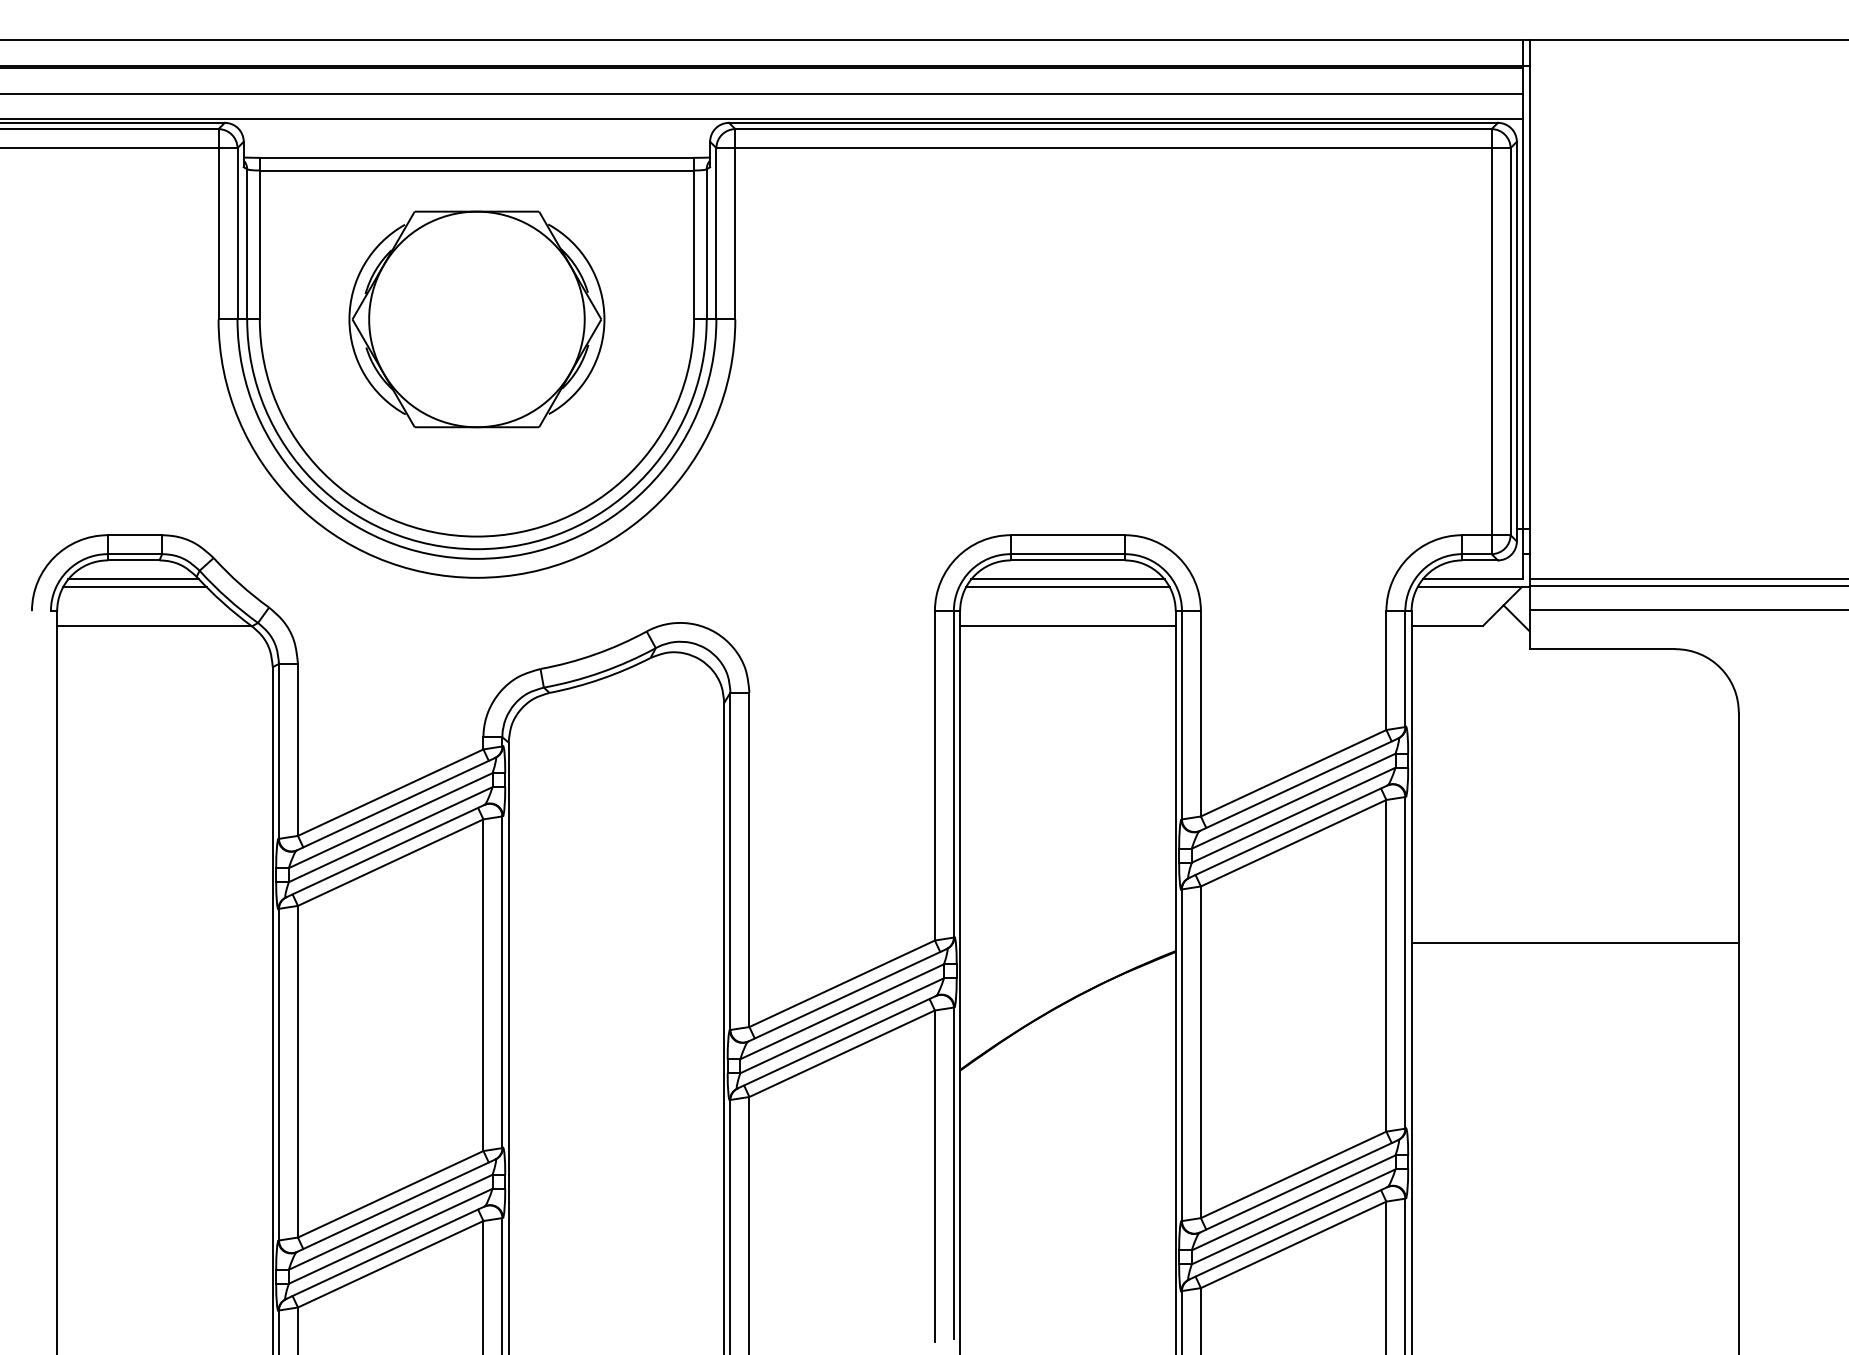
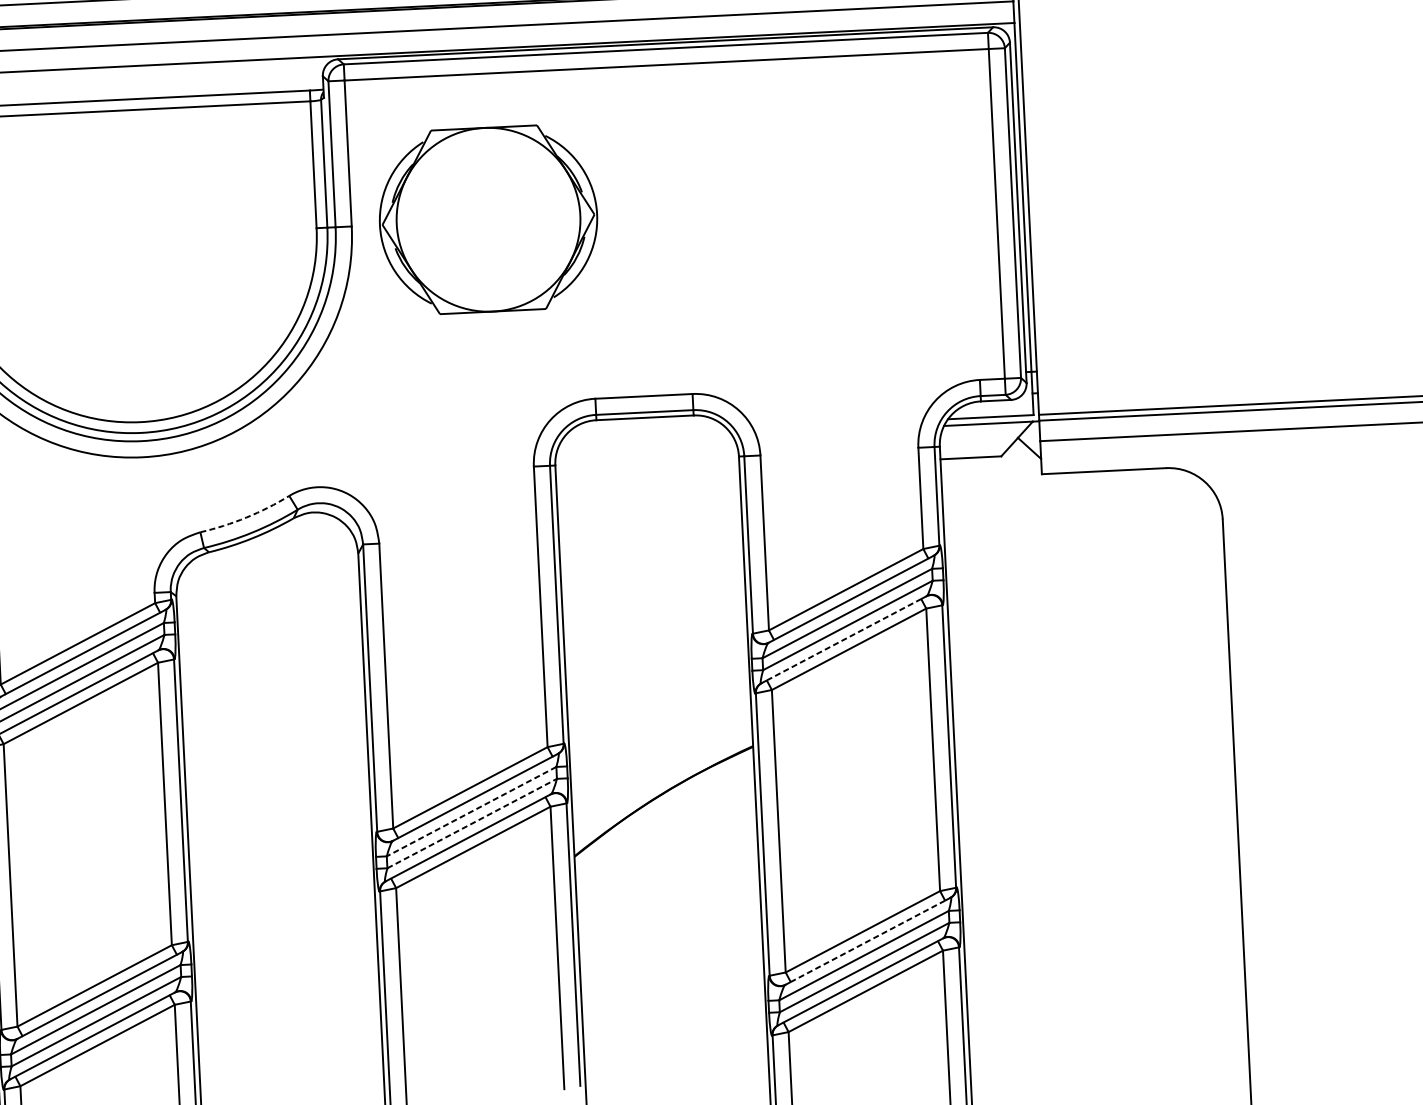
part: (476, 319) -> (488, 219), moved
line: (1067, 579) -> (645, 434), removed
line: (1067, 587) -> (645, 440), removed
line: (1067, 625) -> (647, 473), removed
arc: (595, 654) -> (246, 517), solid -> dashed
line: (1288, 831) -> (844, 639), solid -> dashed
line: (1574, 943) -> (1092, 723), removed
line: (841, 1011) -> (470, 811), solid -> dashed
line: (842, 1025) -> (472, 823), solid -> dashed
line: (1298, 1186) -> (867, 941), solid -> dashed

